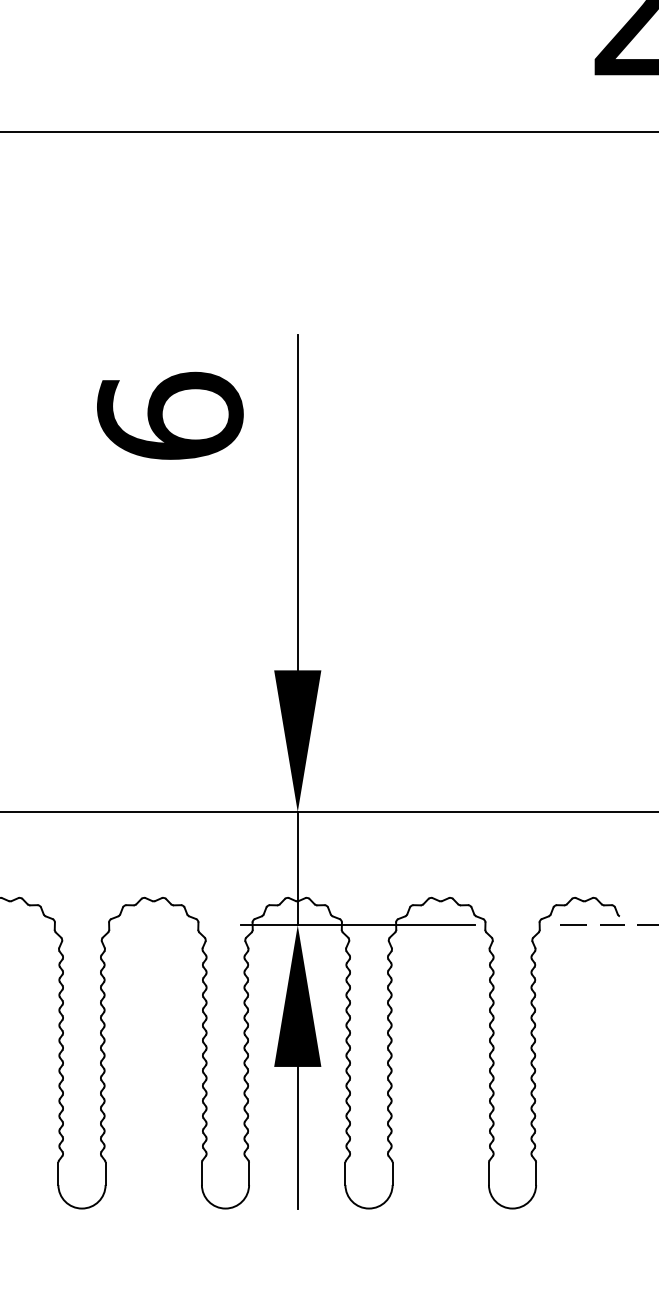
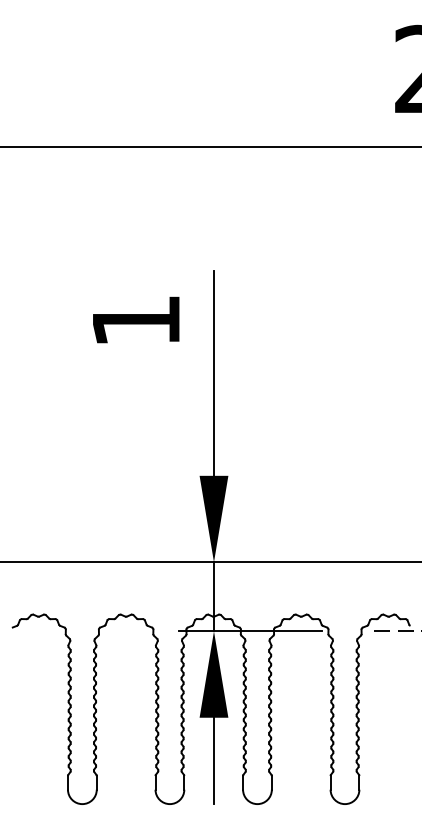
text: (170, 415) -> (136, 320), 6 -> 1

